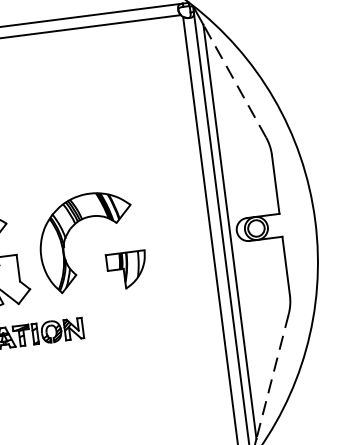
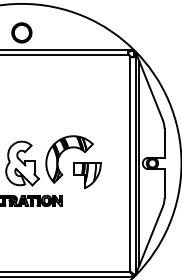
line: (235, 80) -> (151, 90), dashed -> solid
part: (127, 269) -> (87, 175), size x1.43
line: (273, 376) -> (151, 236), dashed -> solid

